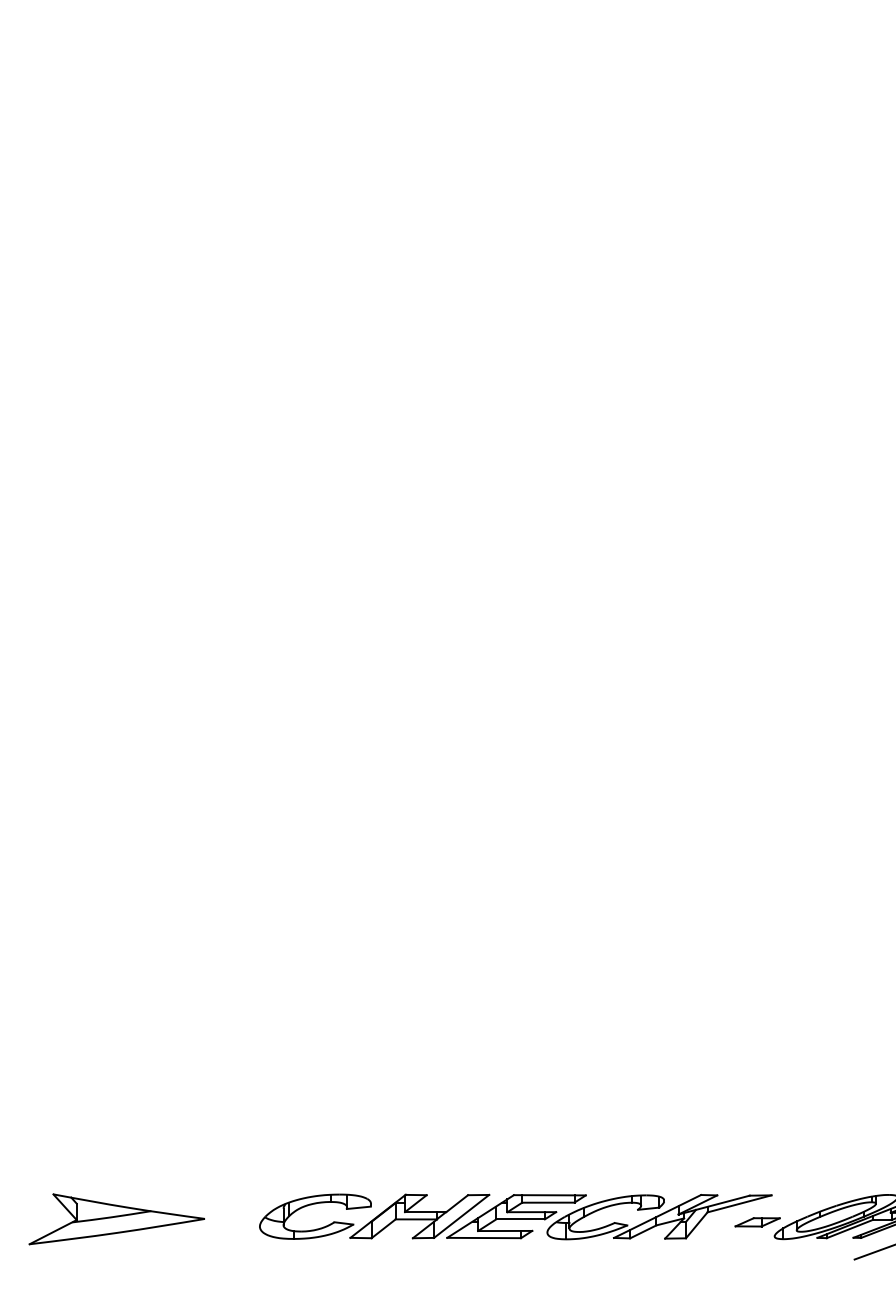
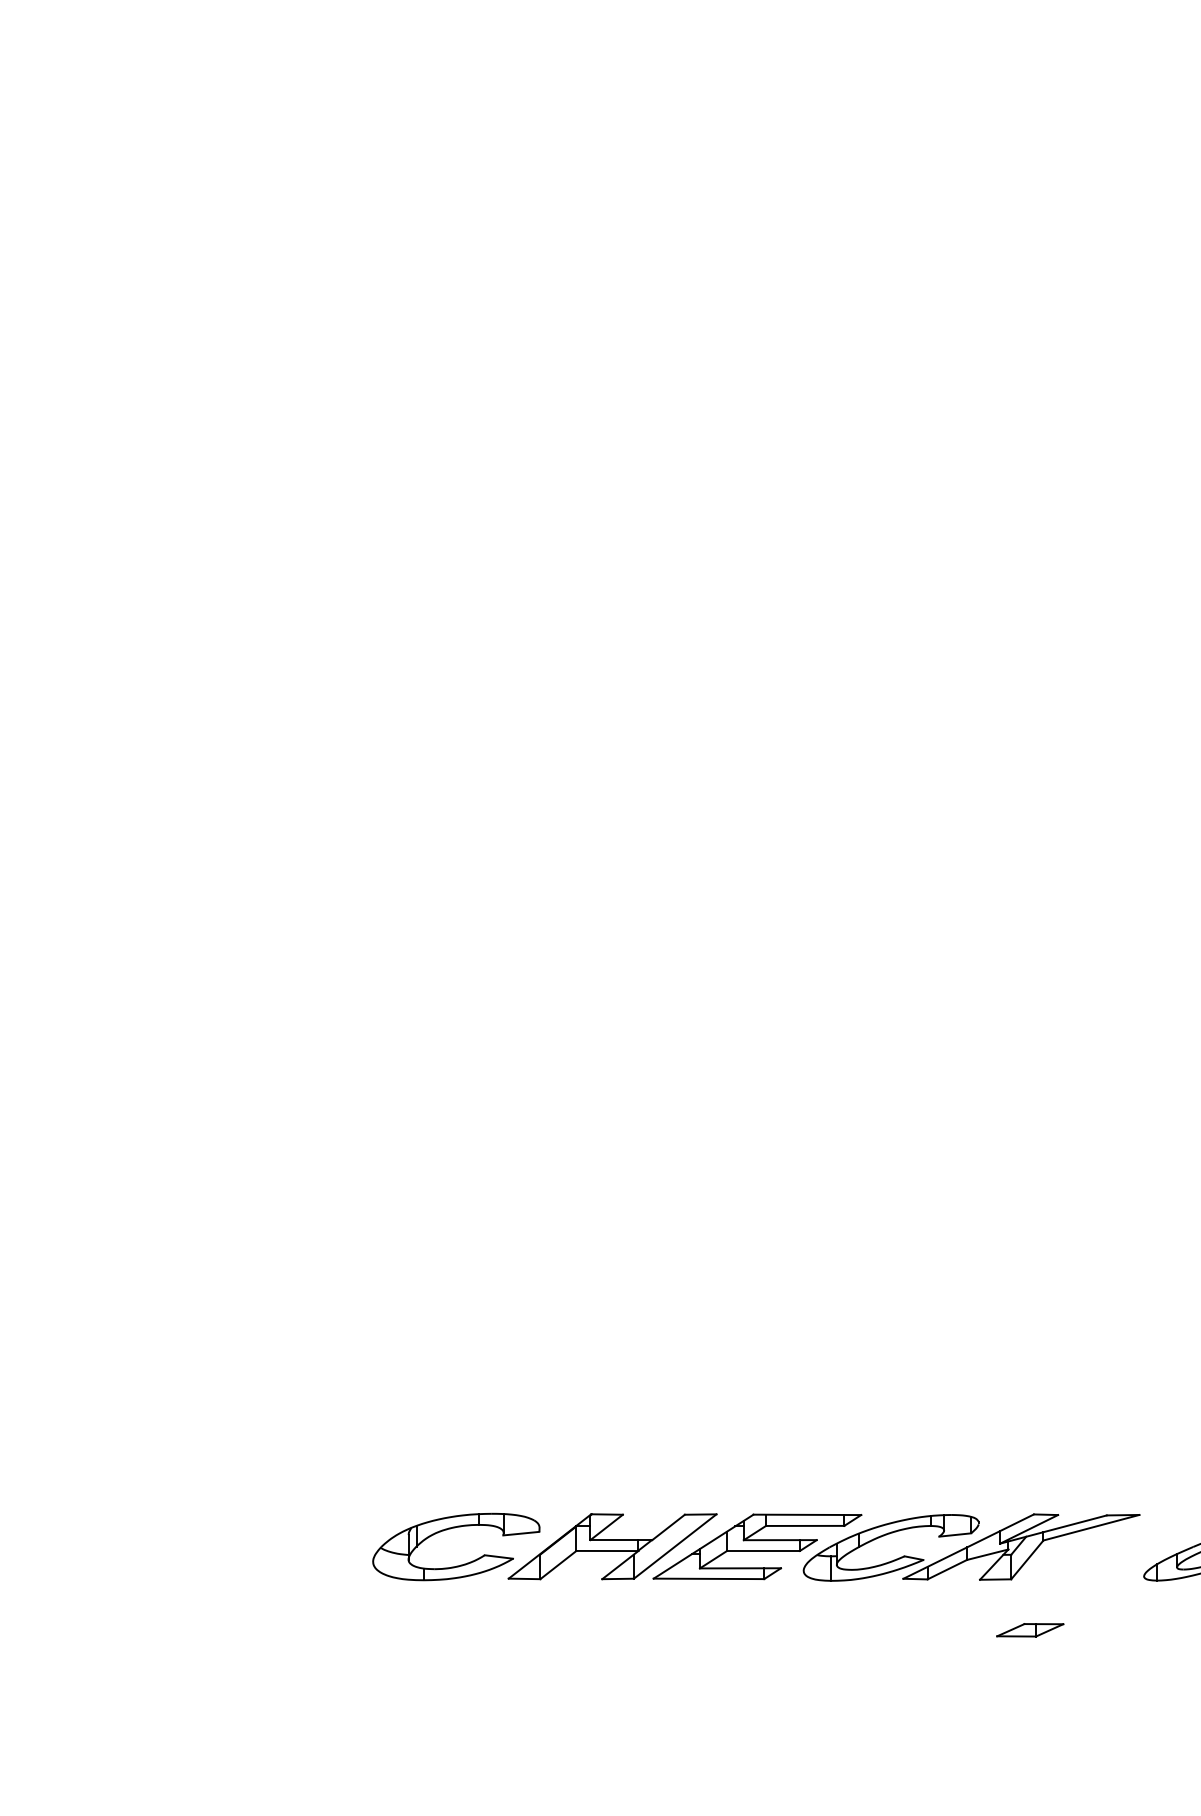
part: (116, 1219) -> (158, 1551), removed
part: (757, 1222) -> (1029, 1630), moved

